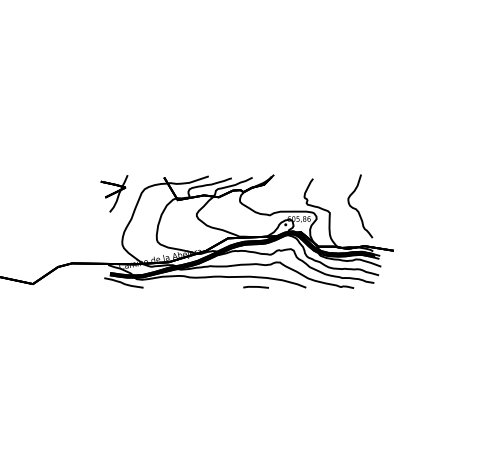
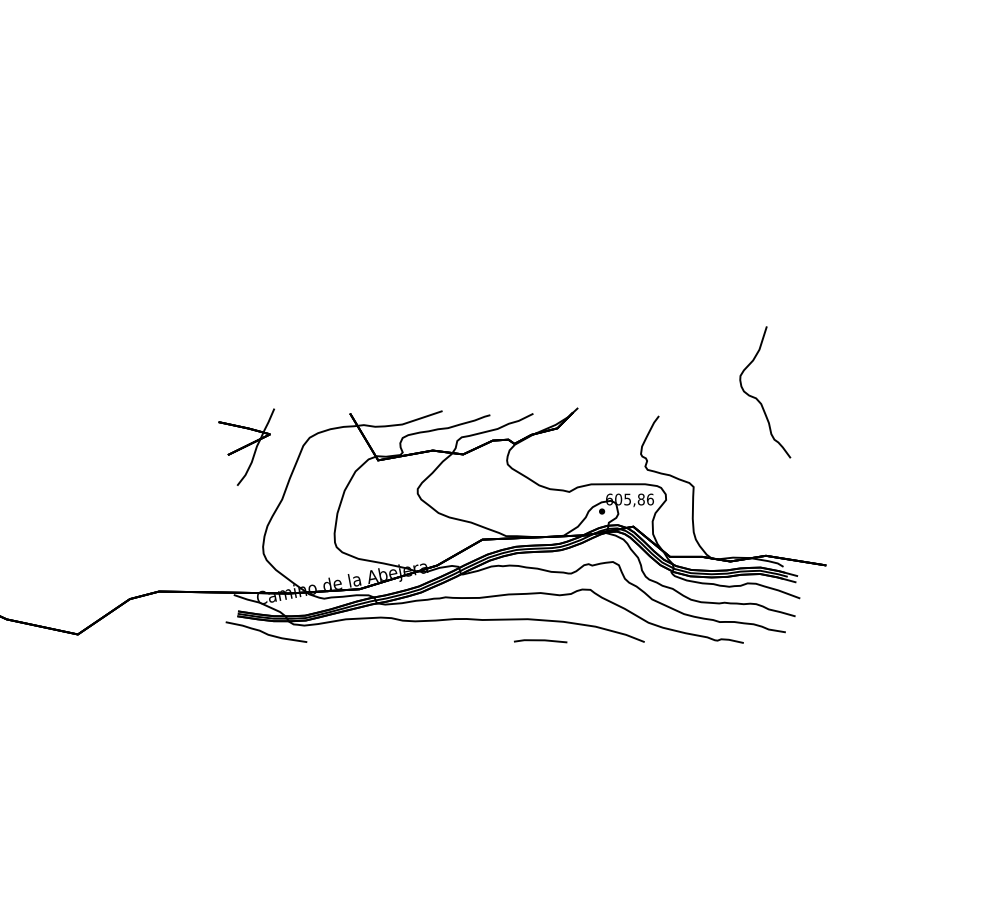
part: (360, 206) -> (765, 392), moved

